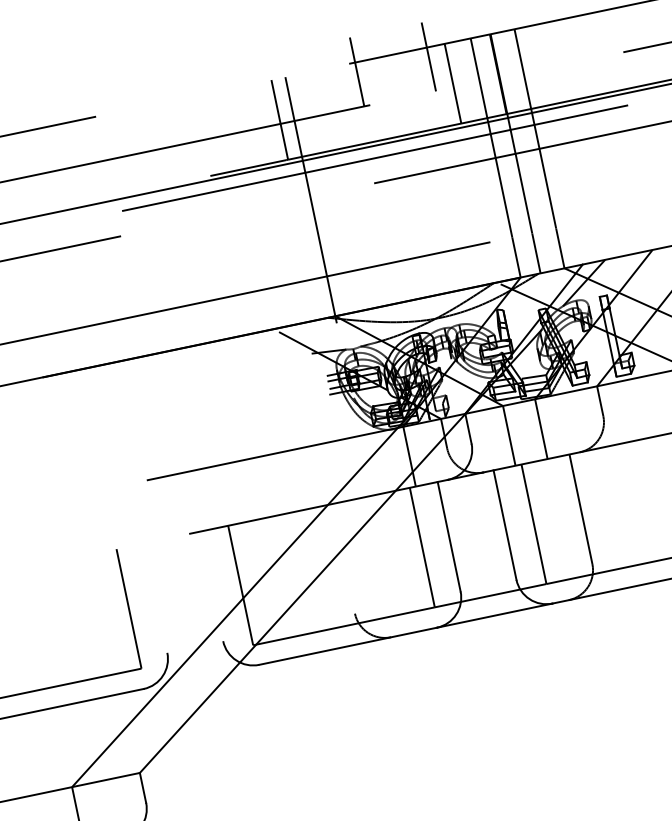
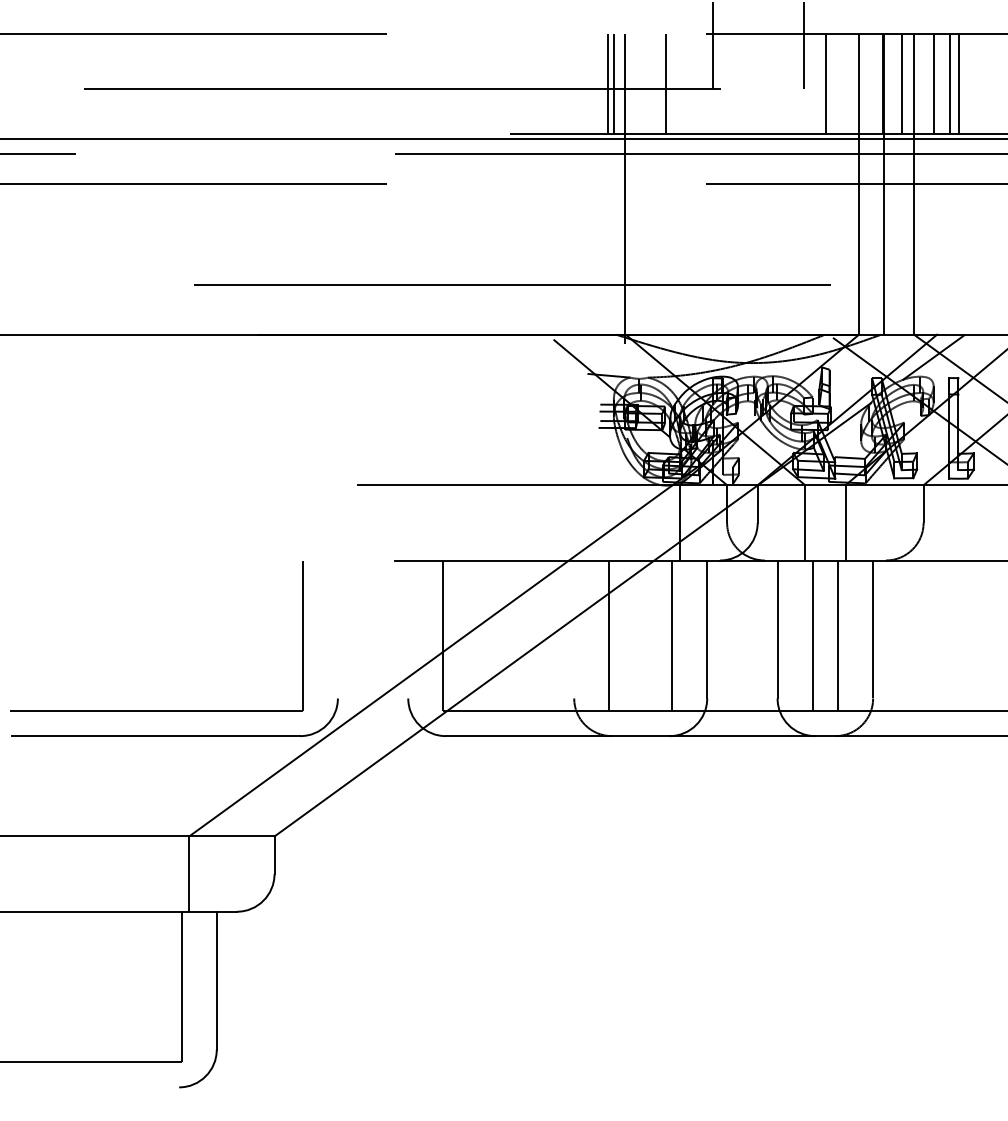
line: (558, 61) -> (959, 83), added
line: (551, 62) -> (949, 83), added
line: (539, 65) -> (934, 83), added
line: (512, 70) -> (901, 83), added
line: (326, 109) -> (666, 83), added
line: (284, 118) -> (613, 83), added
line: (554, 519) -> (838, 635), added
line: (372, 557) -> (609, 635), added

